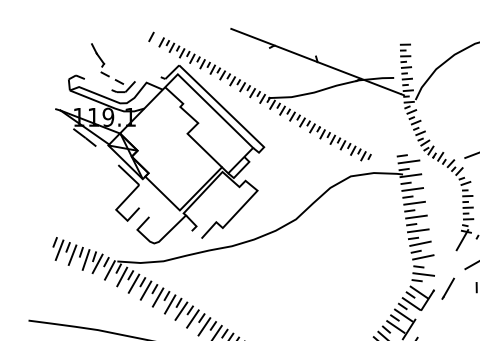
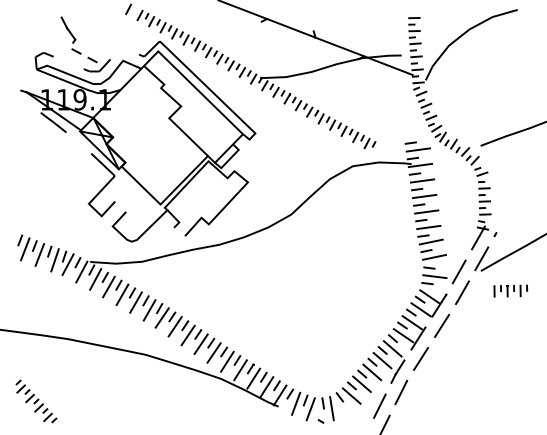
line: (465, 258) -> (481, 258), added
line: (444, 269) -> (458, 271), added
line: (430, 317) -> (442, 325), added

